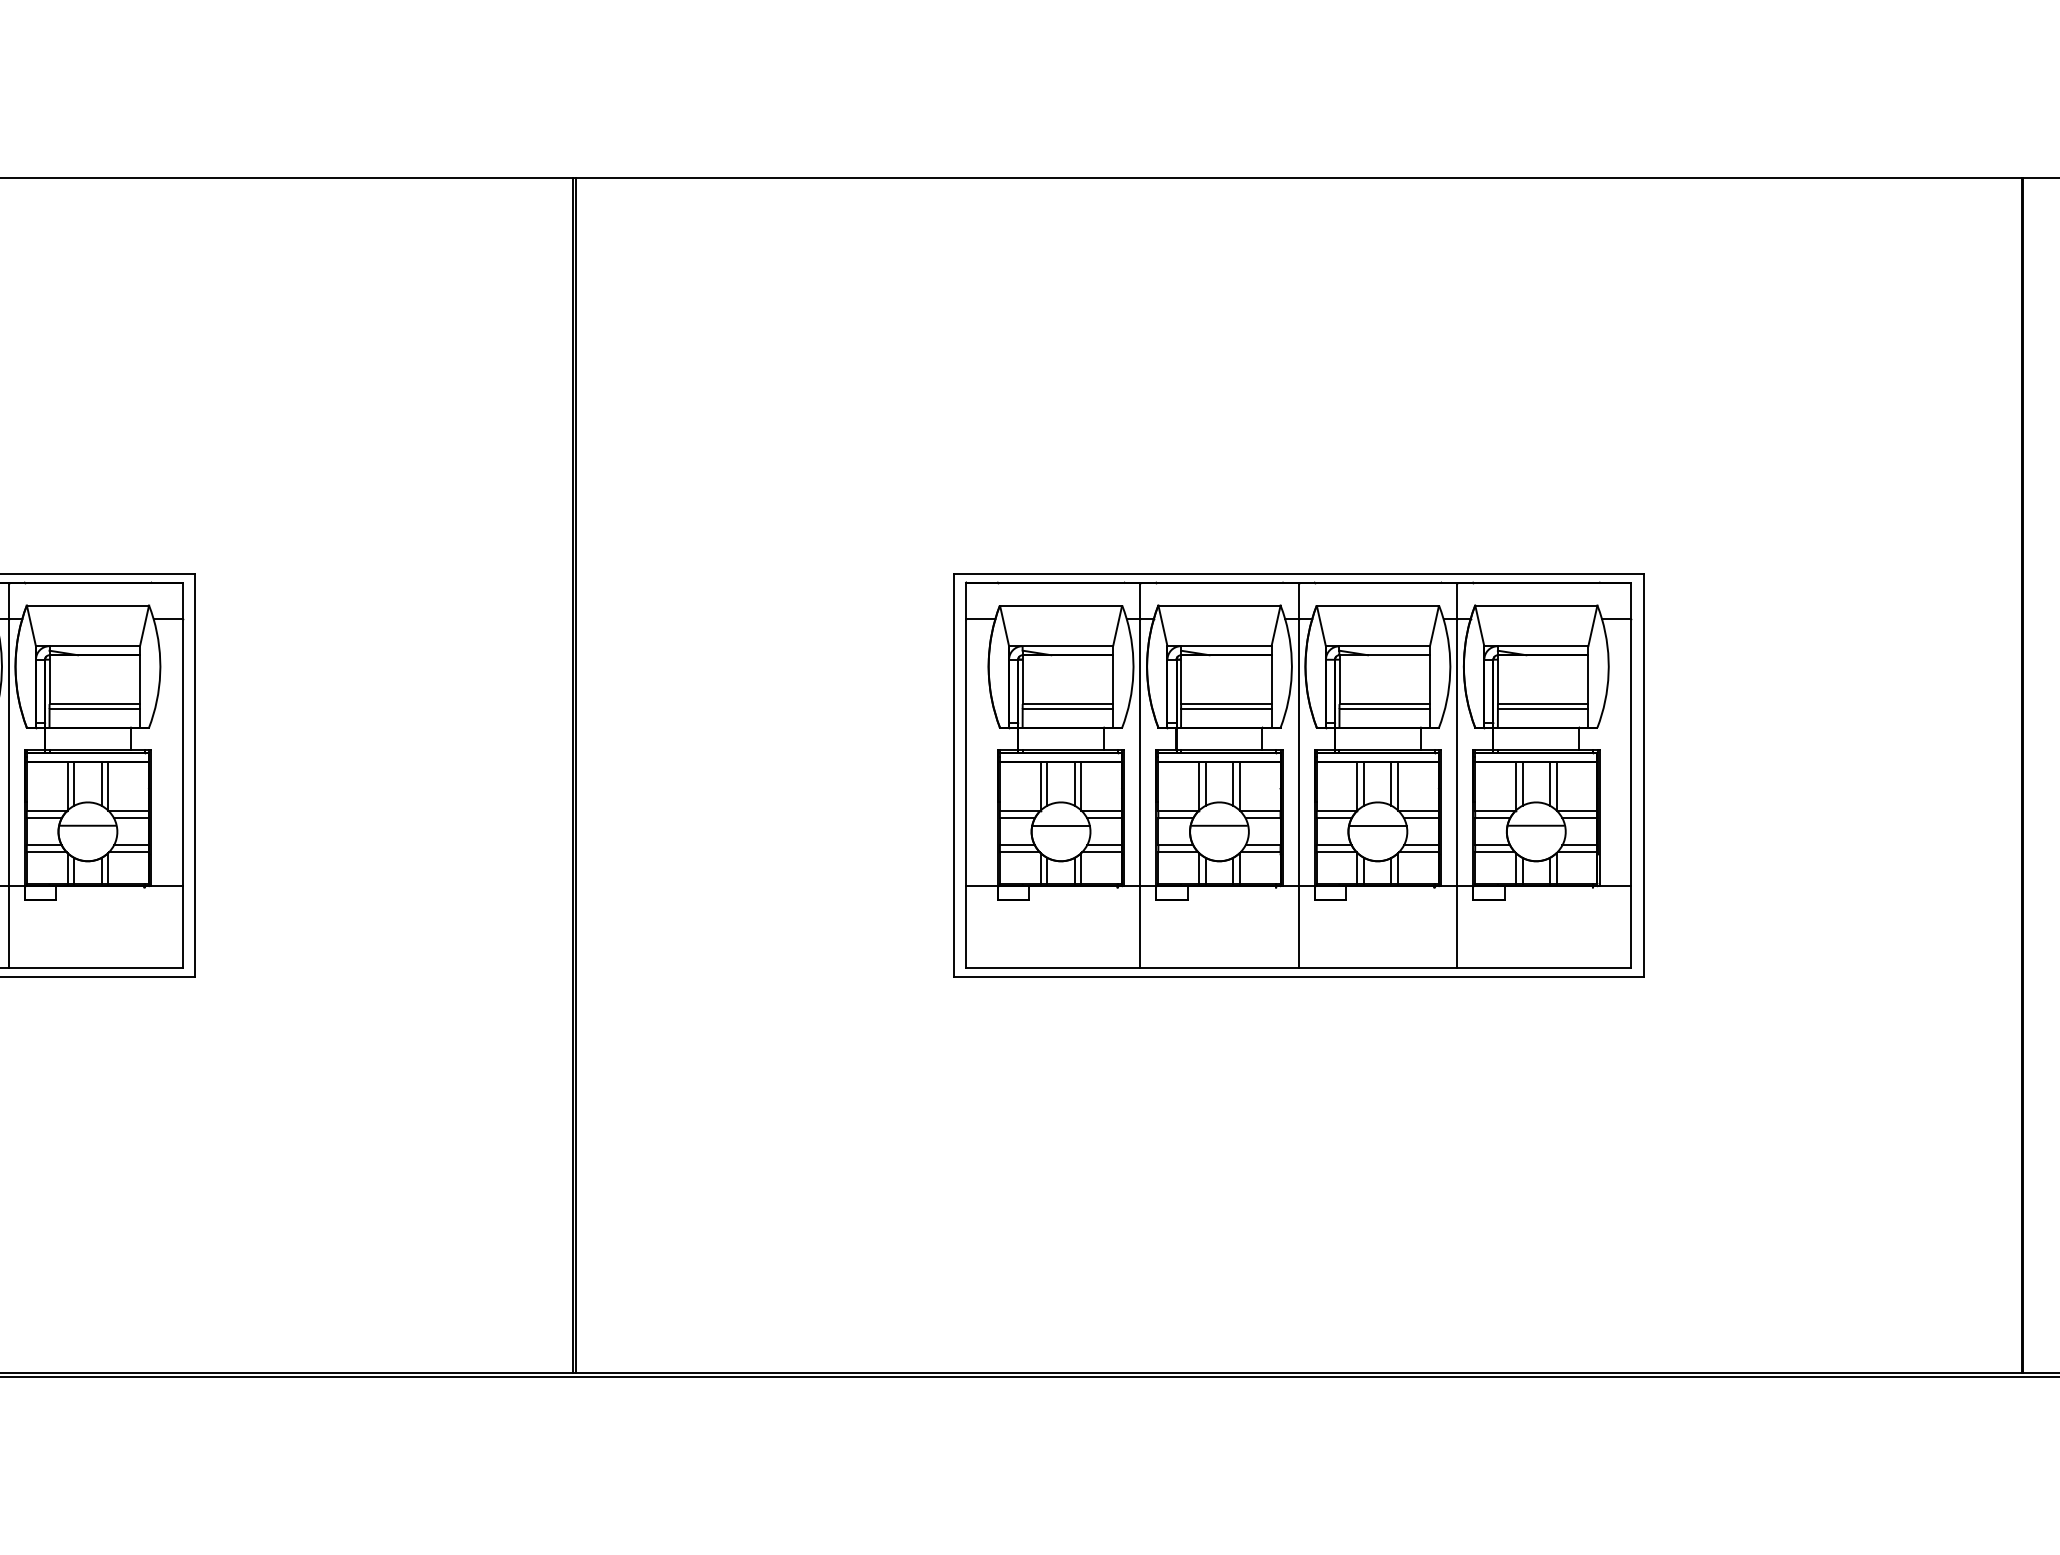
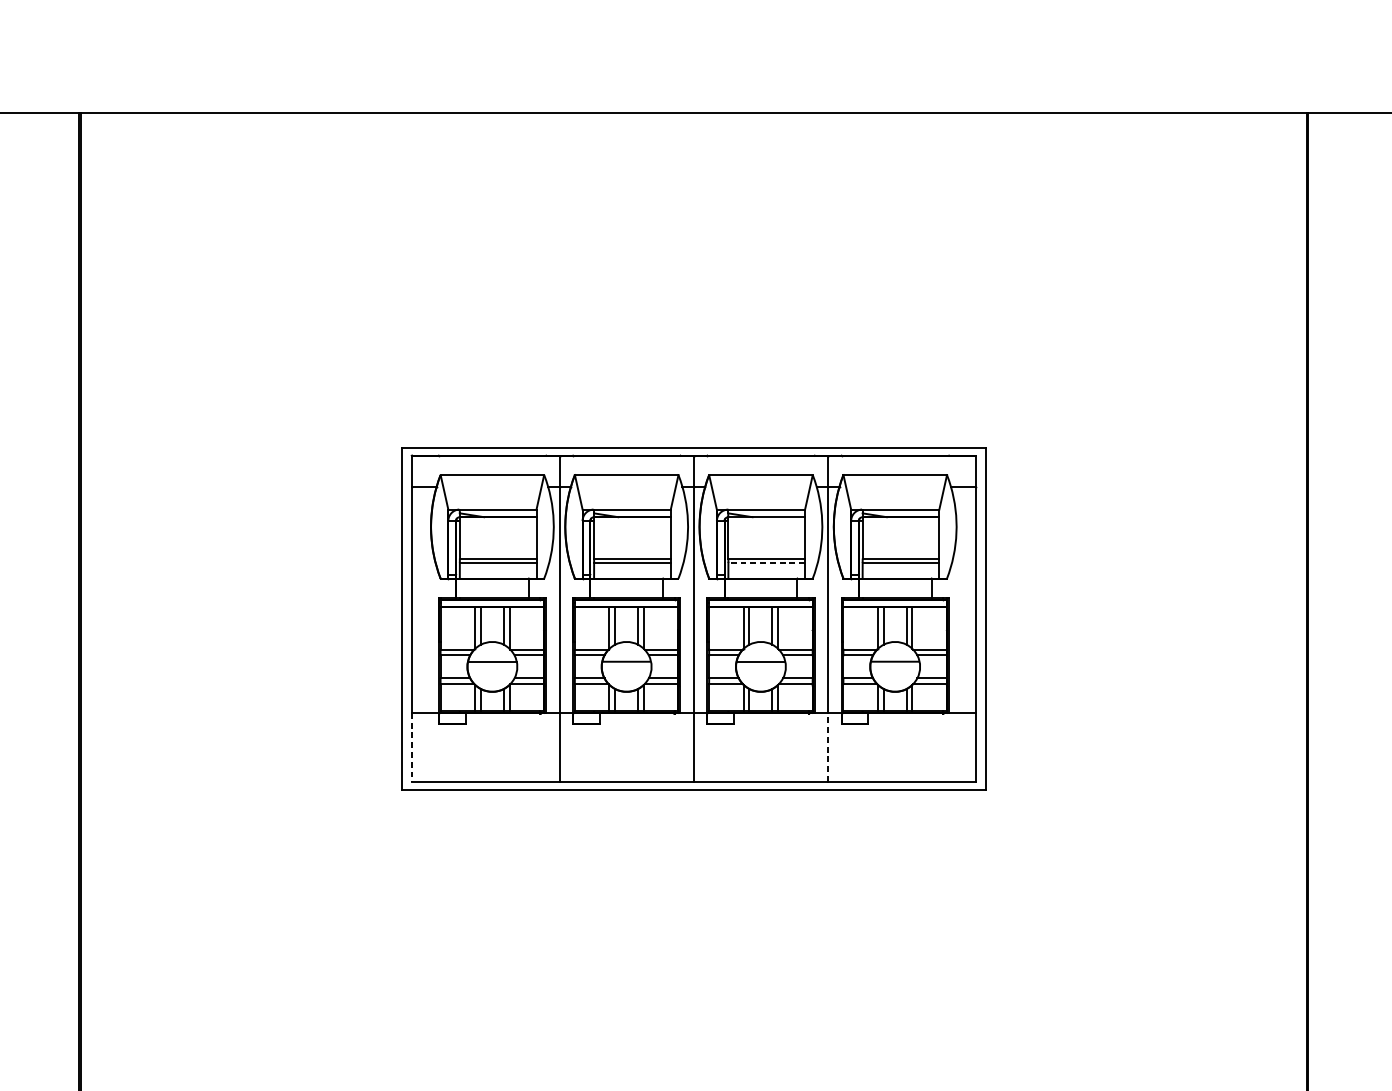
line: (1384, 709) -> (766, 563), solid -> dashed
line: (966, 926) -> (412, 747), solid -> dashed
line: (1457, 926) -> (828, 747), solid -> dashed

